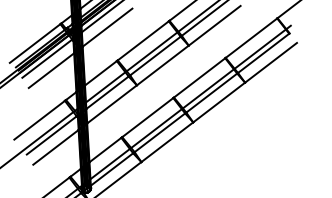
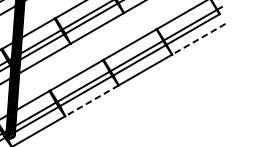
line: (271, 62) -> (199, 39), solid -> dashed
line: (167, 142) -> (92, 101), solid -> dashed

